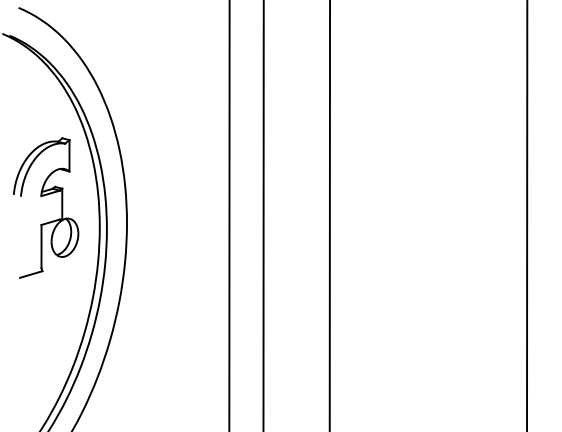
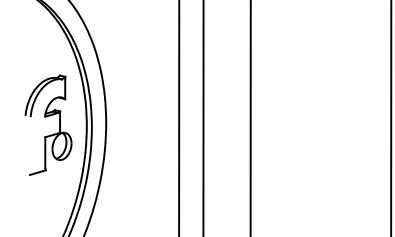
part: (44, 196) -> (47, 117), moved

